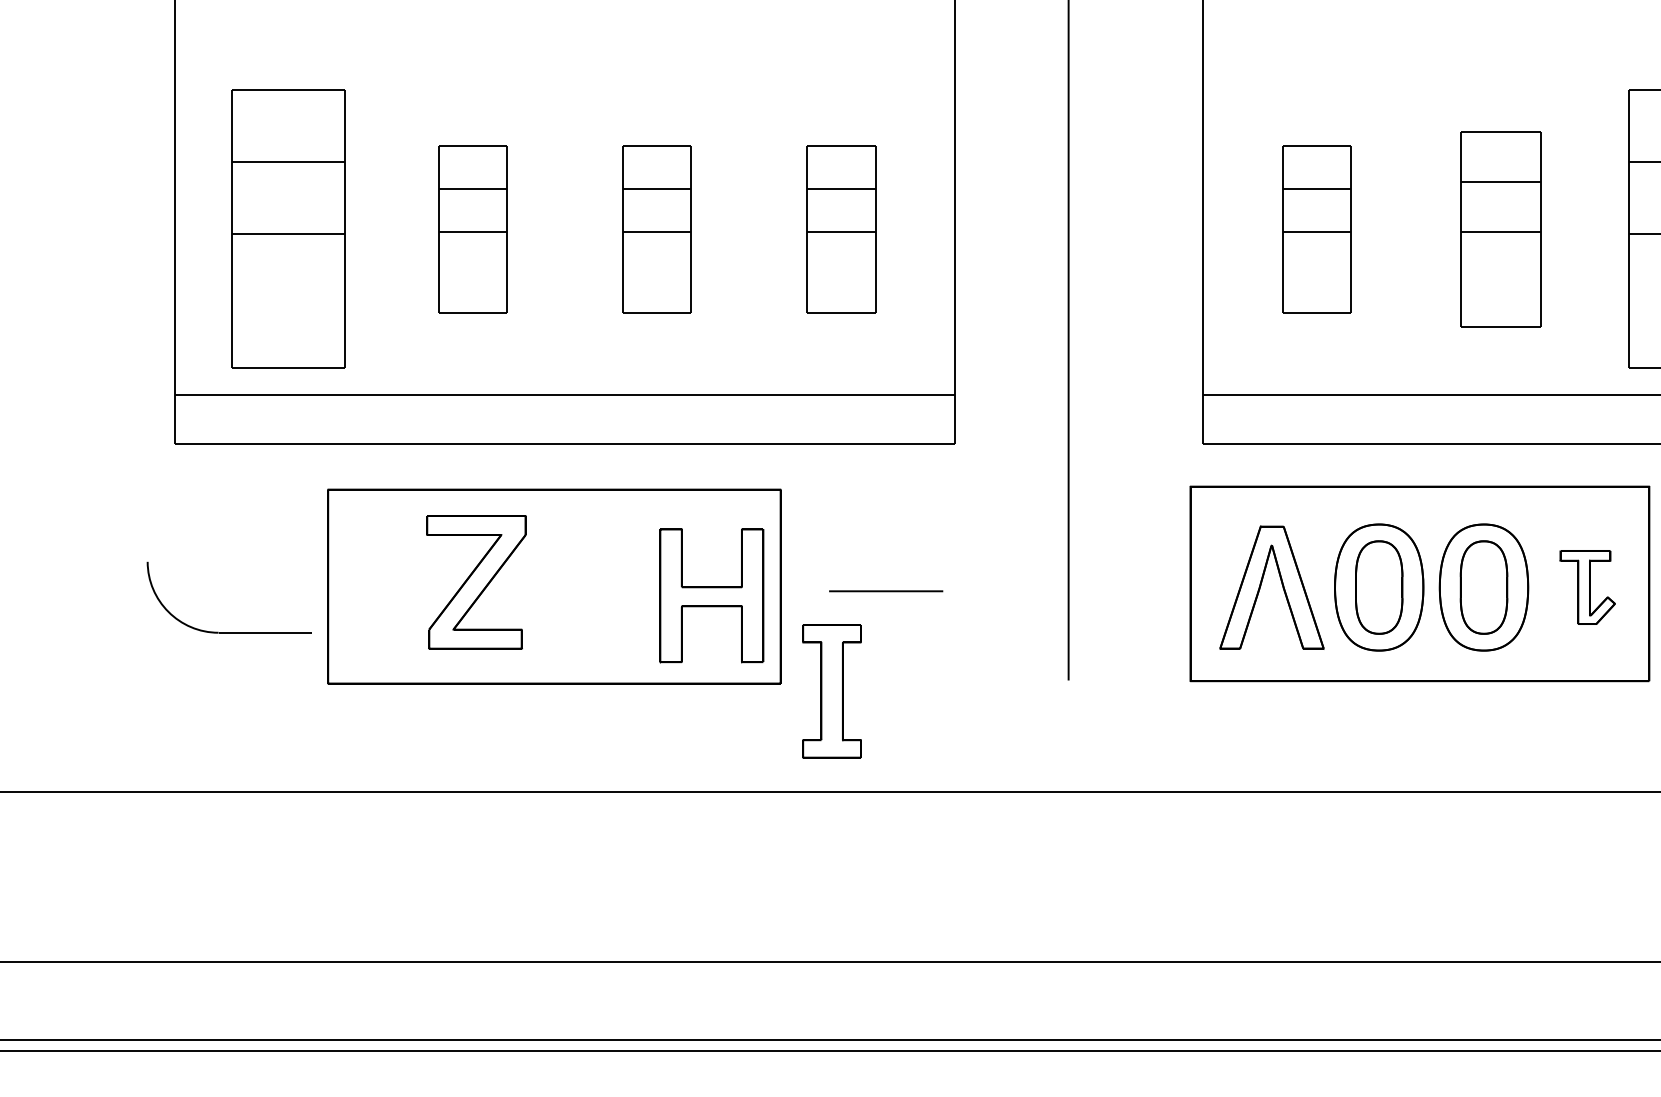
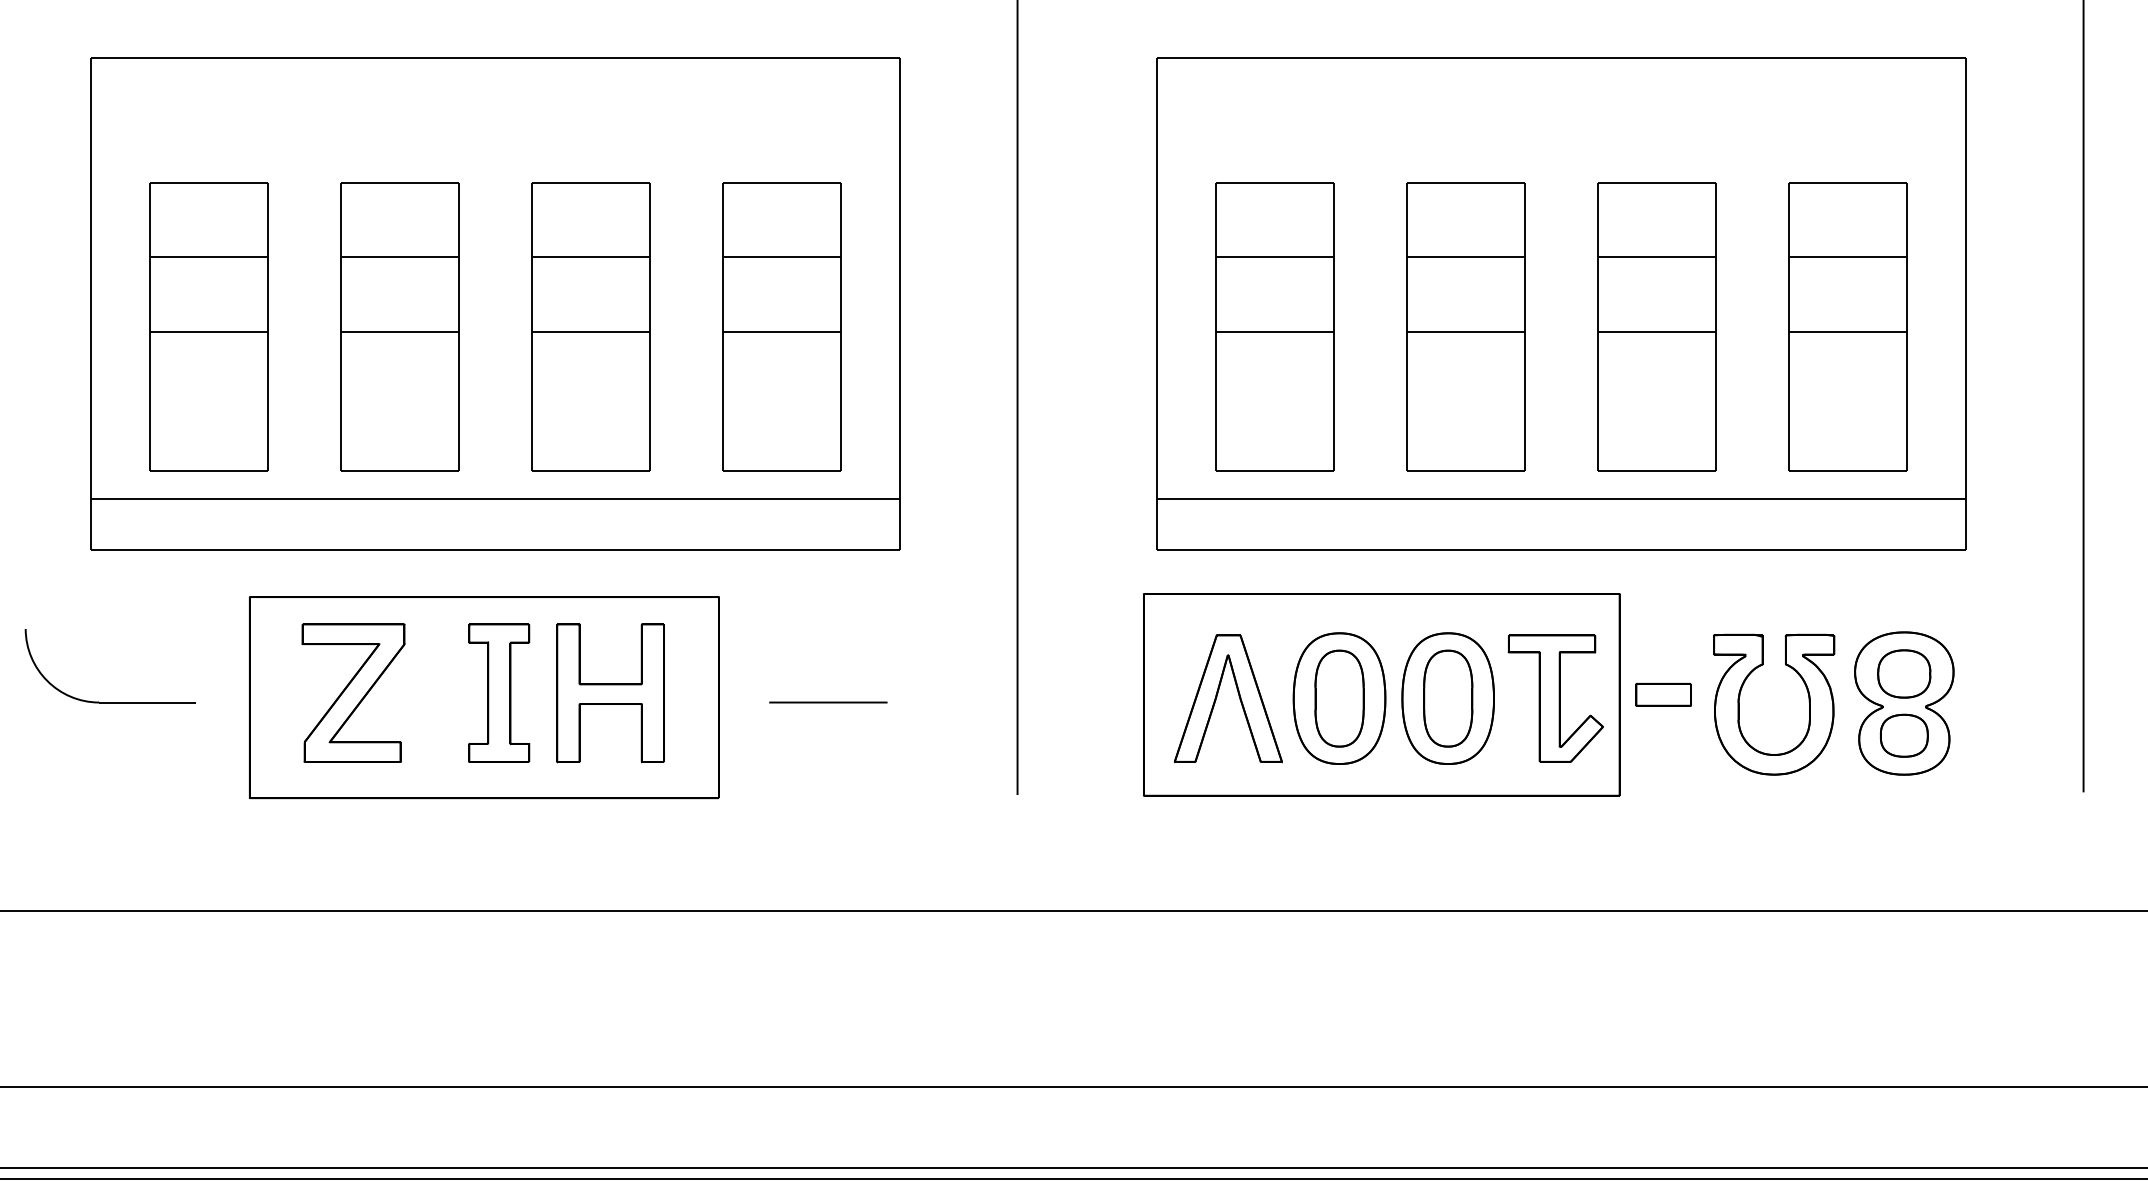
part: (472, 228) -> (399, 326), size x1.67
part: (656, 228) -> (590, 326), size x1.67
part: (840, 228) -> (781, 326), size x1.67
part: (1316, 228) -> (1274, 326), size x1.67
part: (1500, 228) -> (1465, 326), size x1.43
part: (476, 581) -> (353, 692), moved
part: (1587, 587) -> (1555, 698), size x1.67
part: (711, 596) -> (610, 693), moved
part: (228, 632) -> (109, 702), moved
part: (832, 690) -> (499, 692), moved

